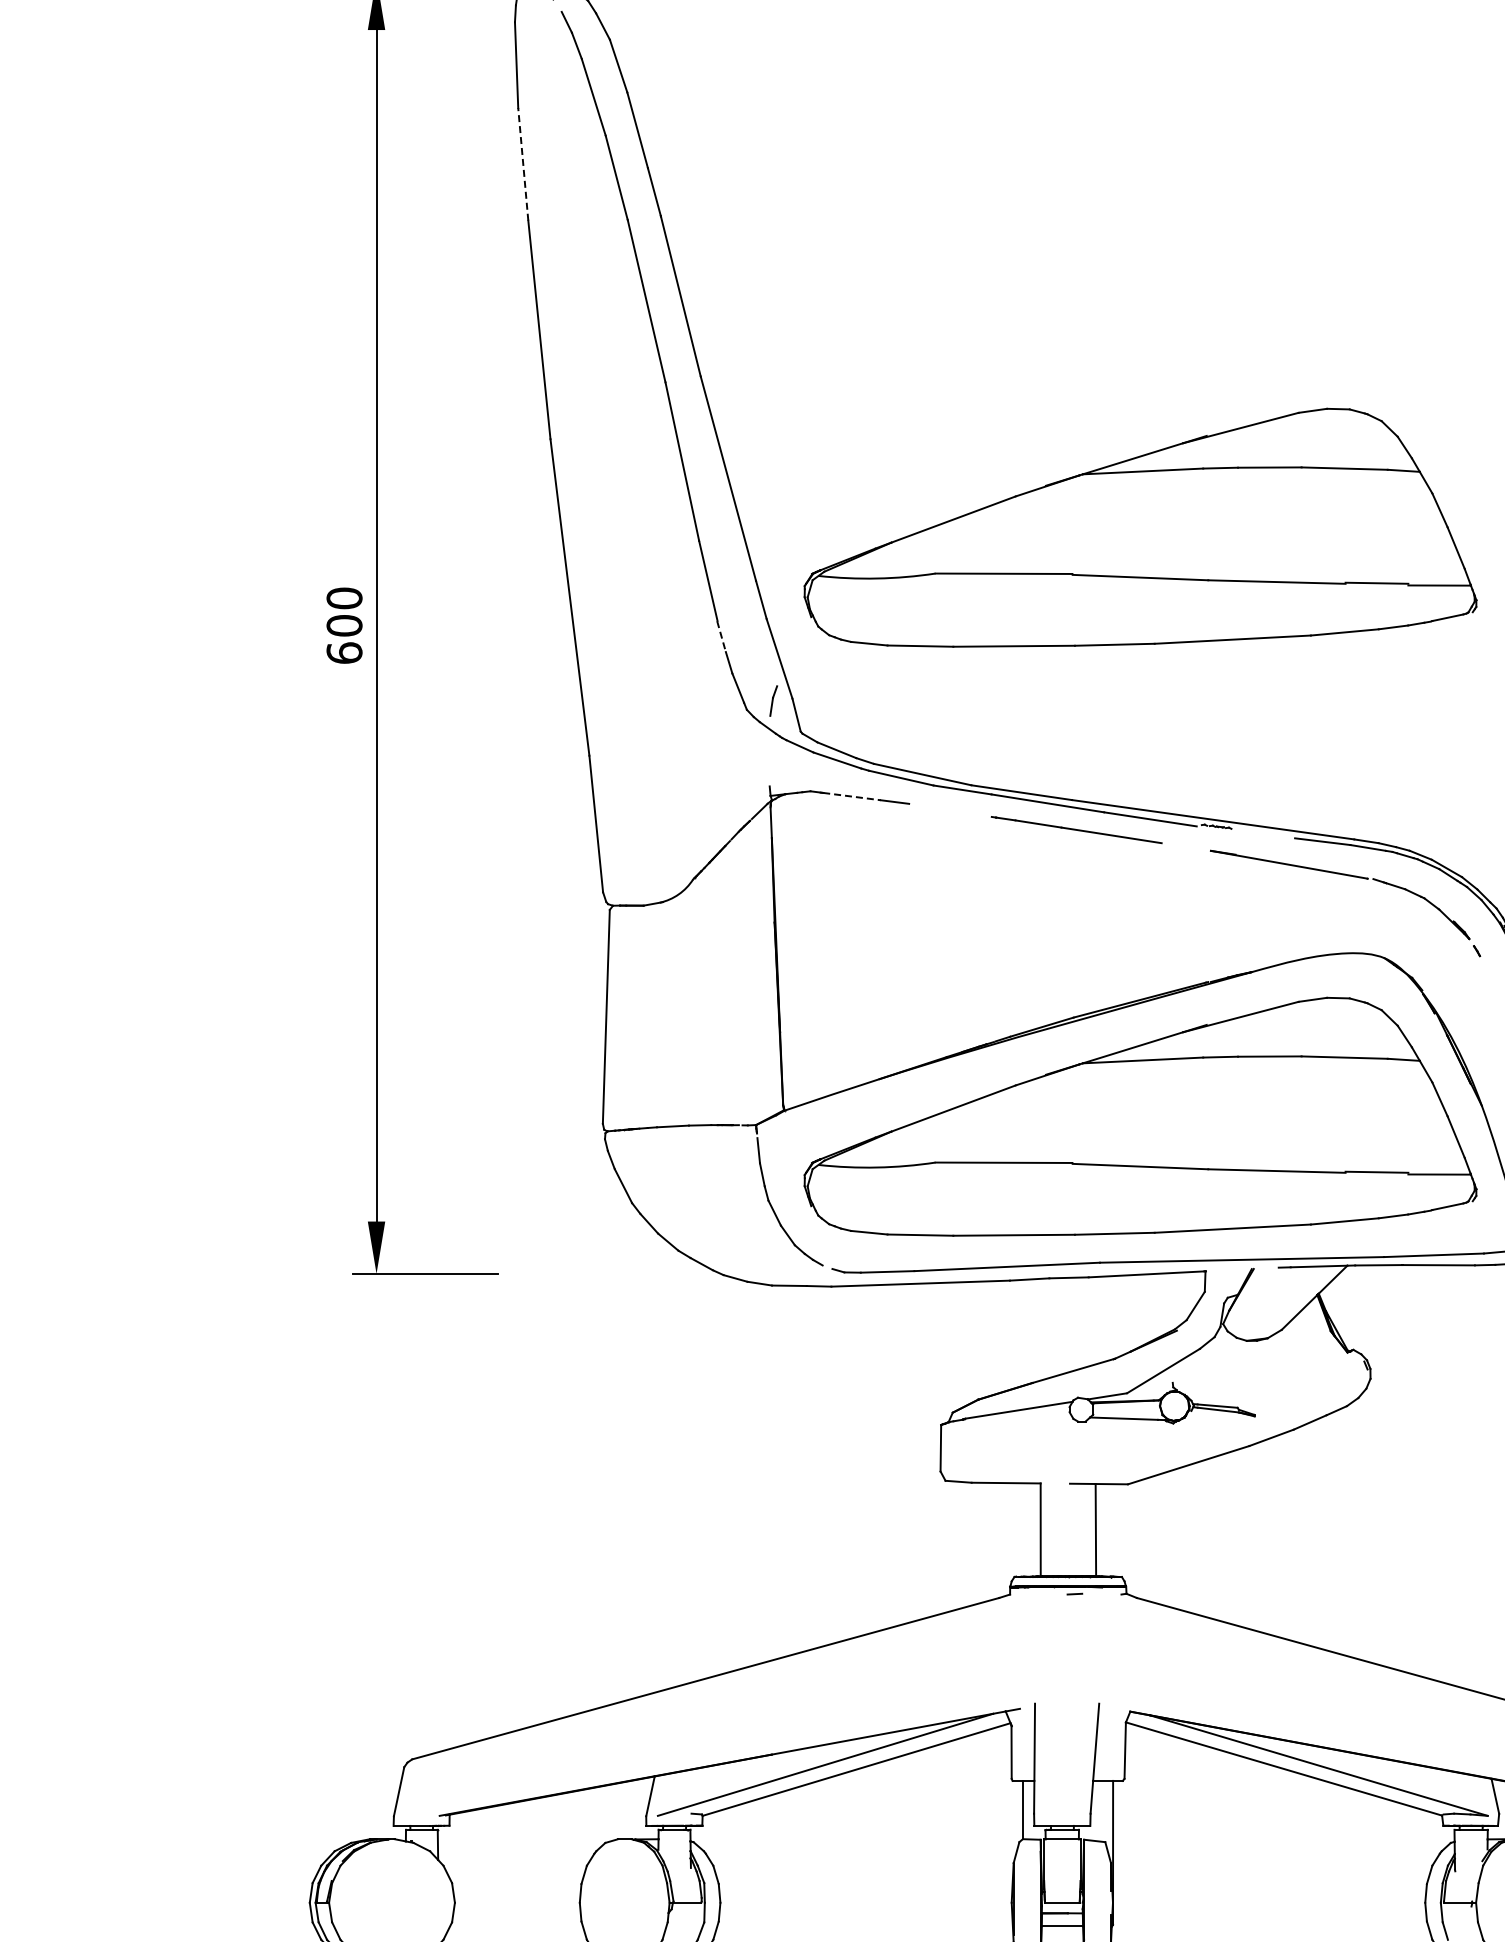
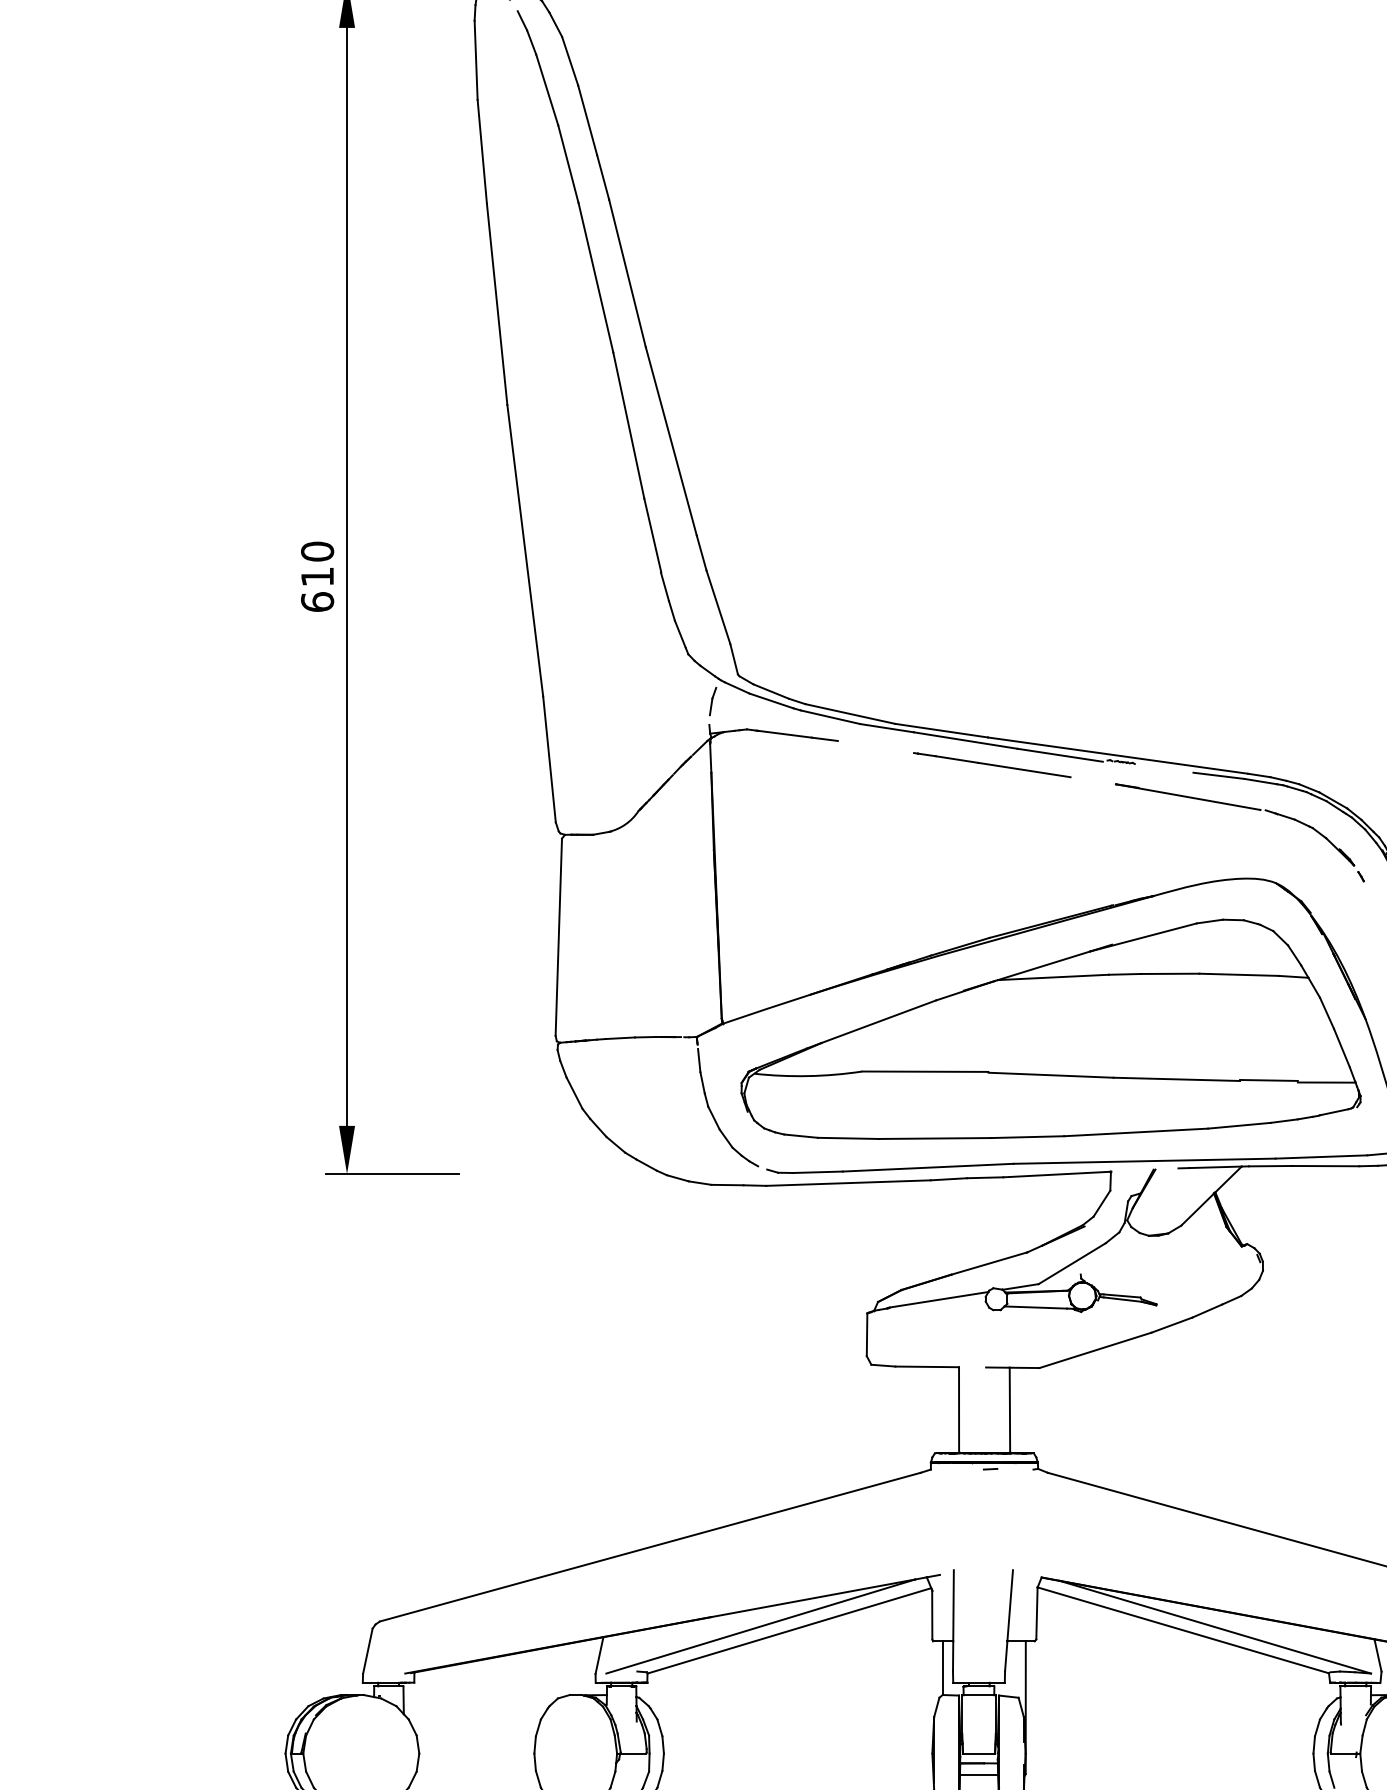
line: (523, 164) -> (482, 151), dashed -> solid
part: (1140, 527) -> (1051, 486), removed
text: (344, 625) -> (317, 576), 600 -> 610
line: (721, 636) -> (664, 586), dashed -> solid
part: (773, 700) -> (712, 701), moved
line: (852, 796) -> (785, 734), dashed -> solid

